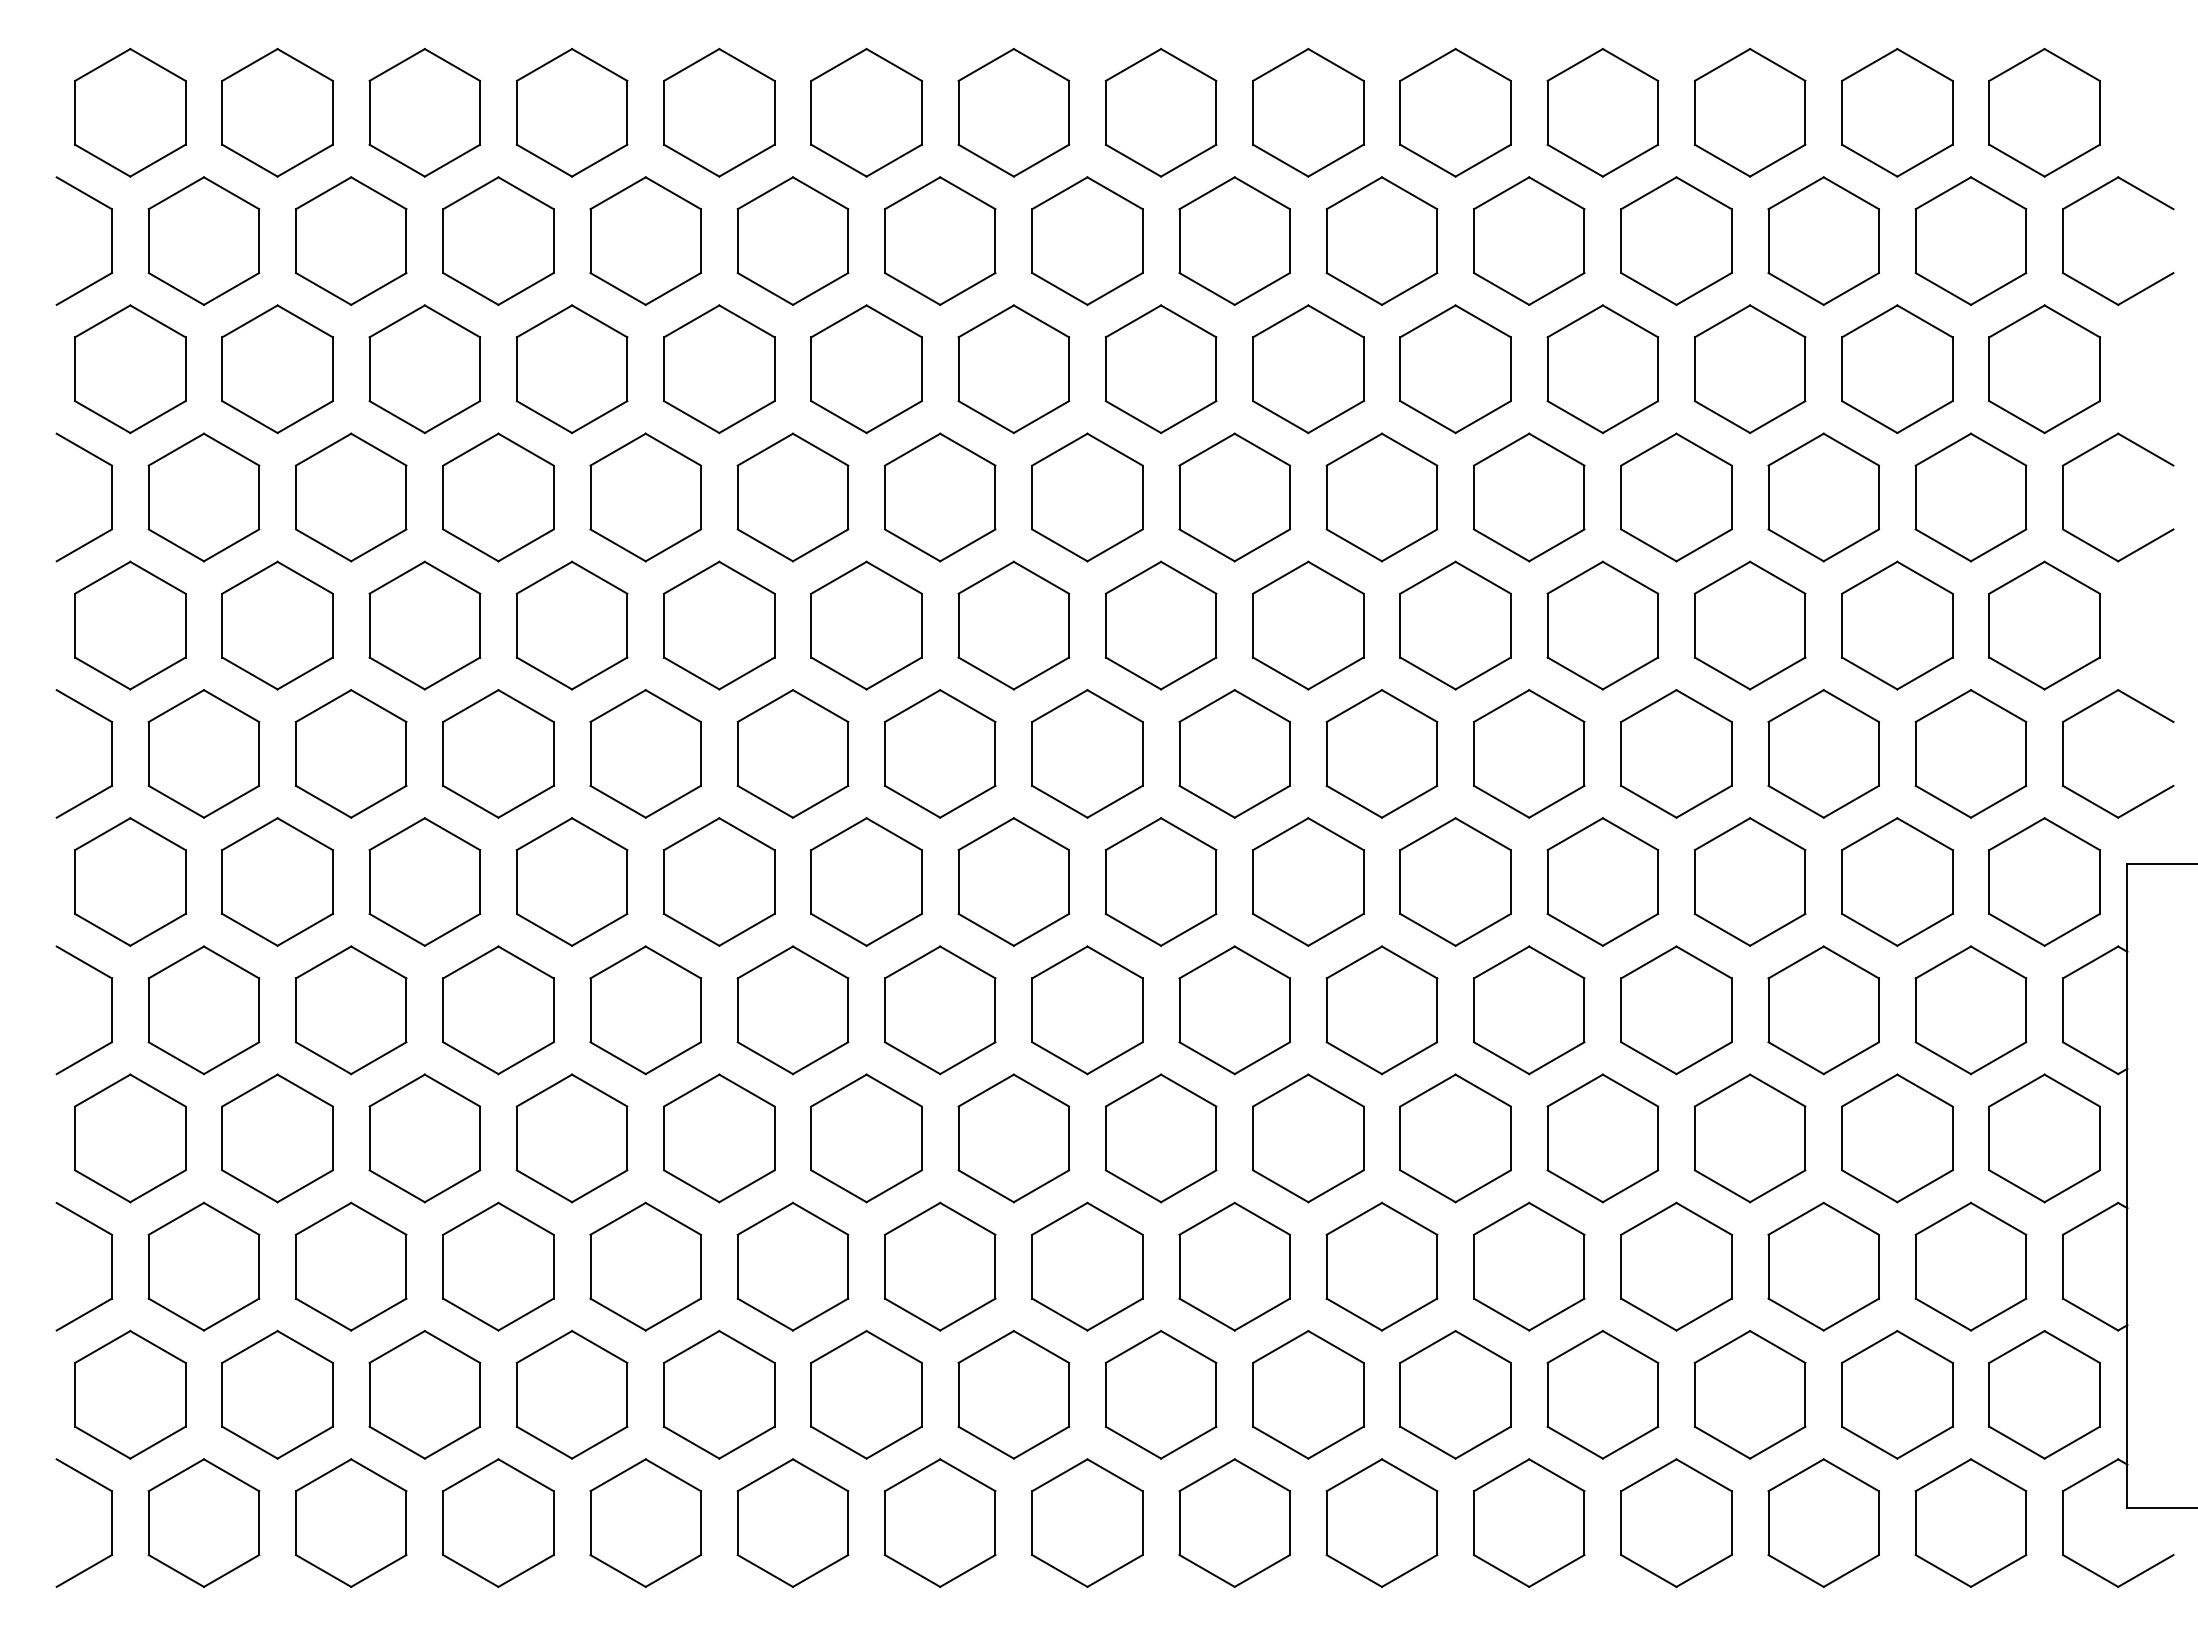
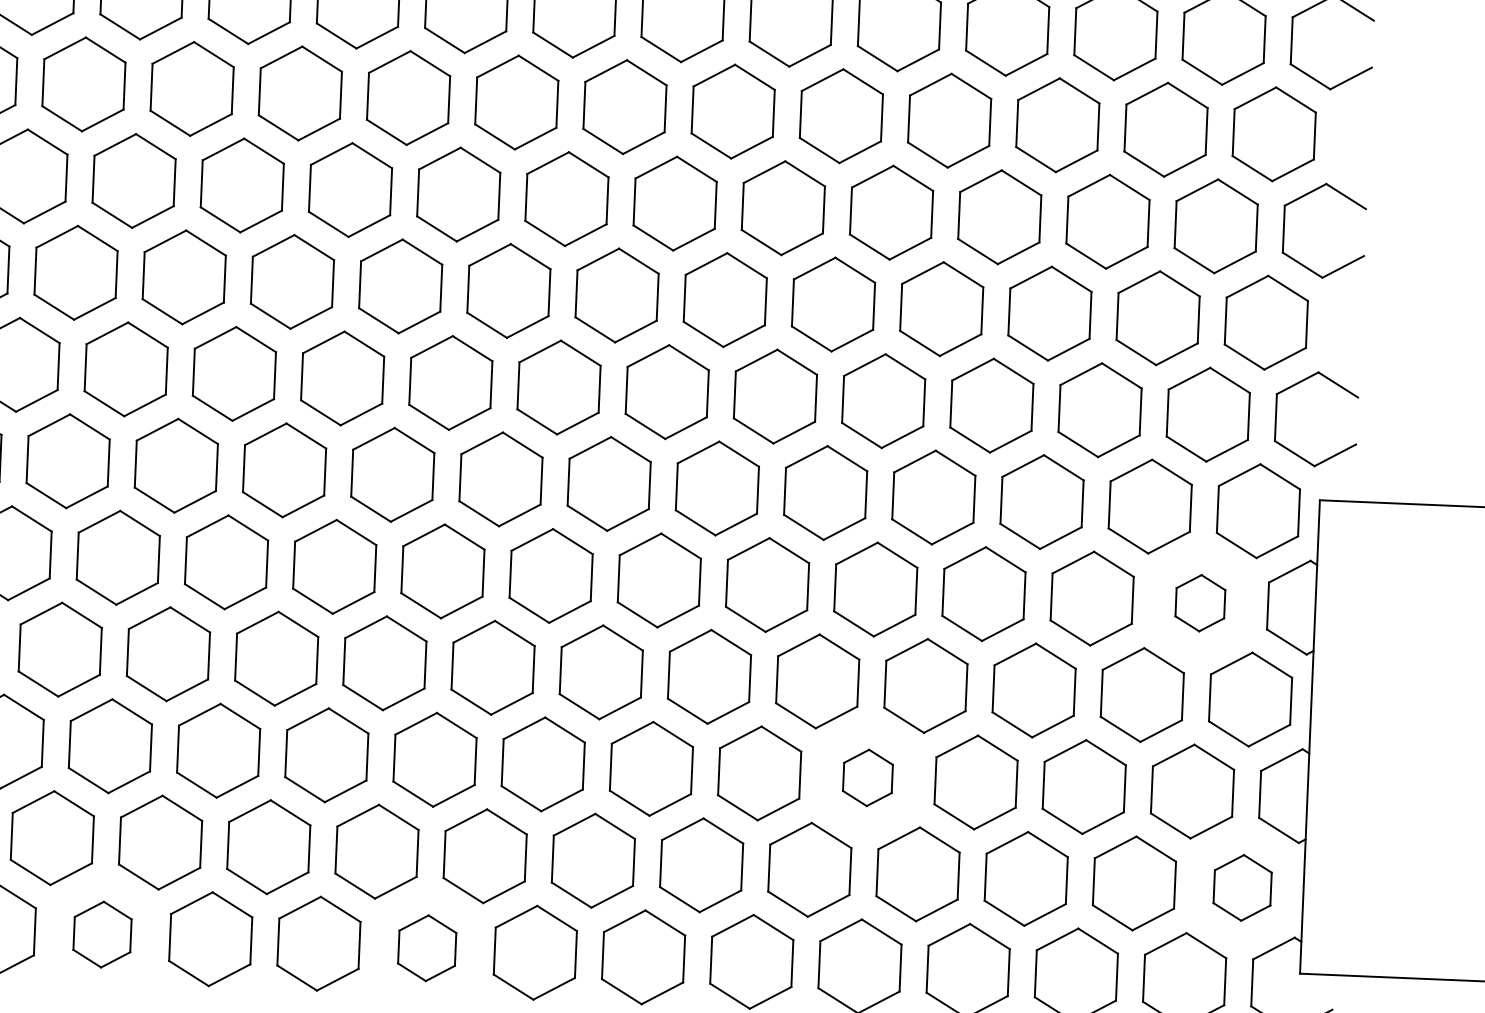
part: (1970, 1010) -> (1200, 603), size x0.6
part: (1529, 1266) -> (868, 777), size x0.6
part: (2044, 1394) -> (1242, 887), size x0.7
part: (498, 1522) -> (102, 934), size x0.7
part: (940, 1522) -> (427, 947), size x0.7

